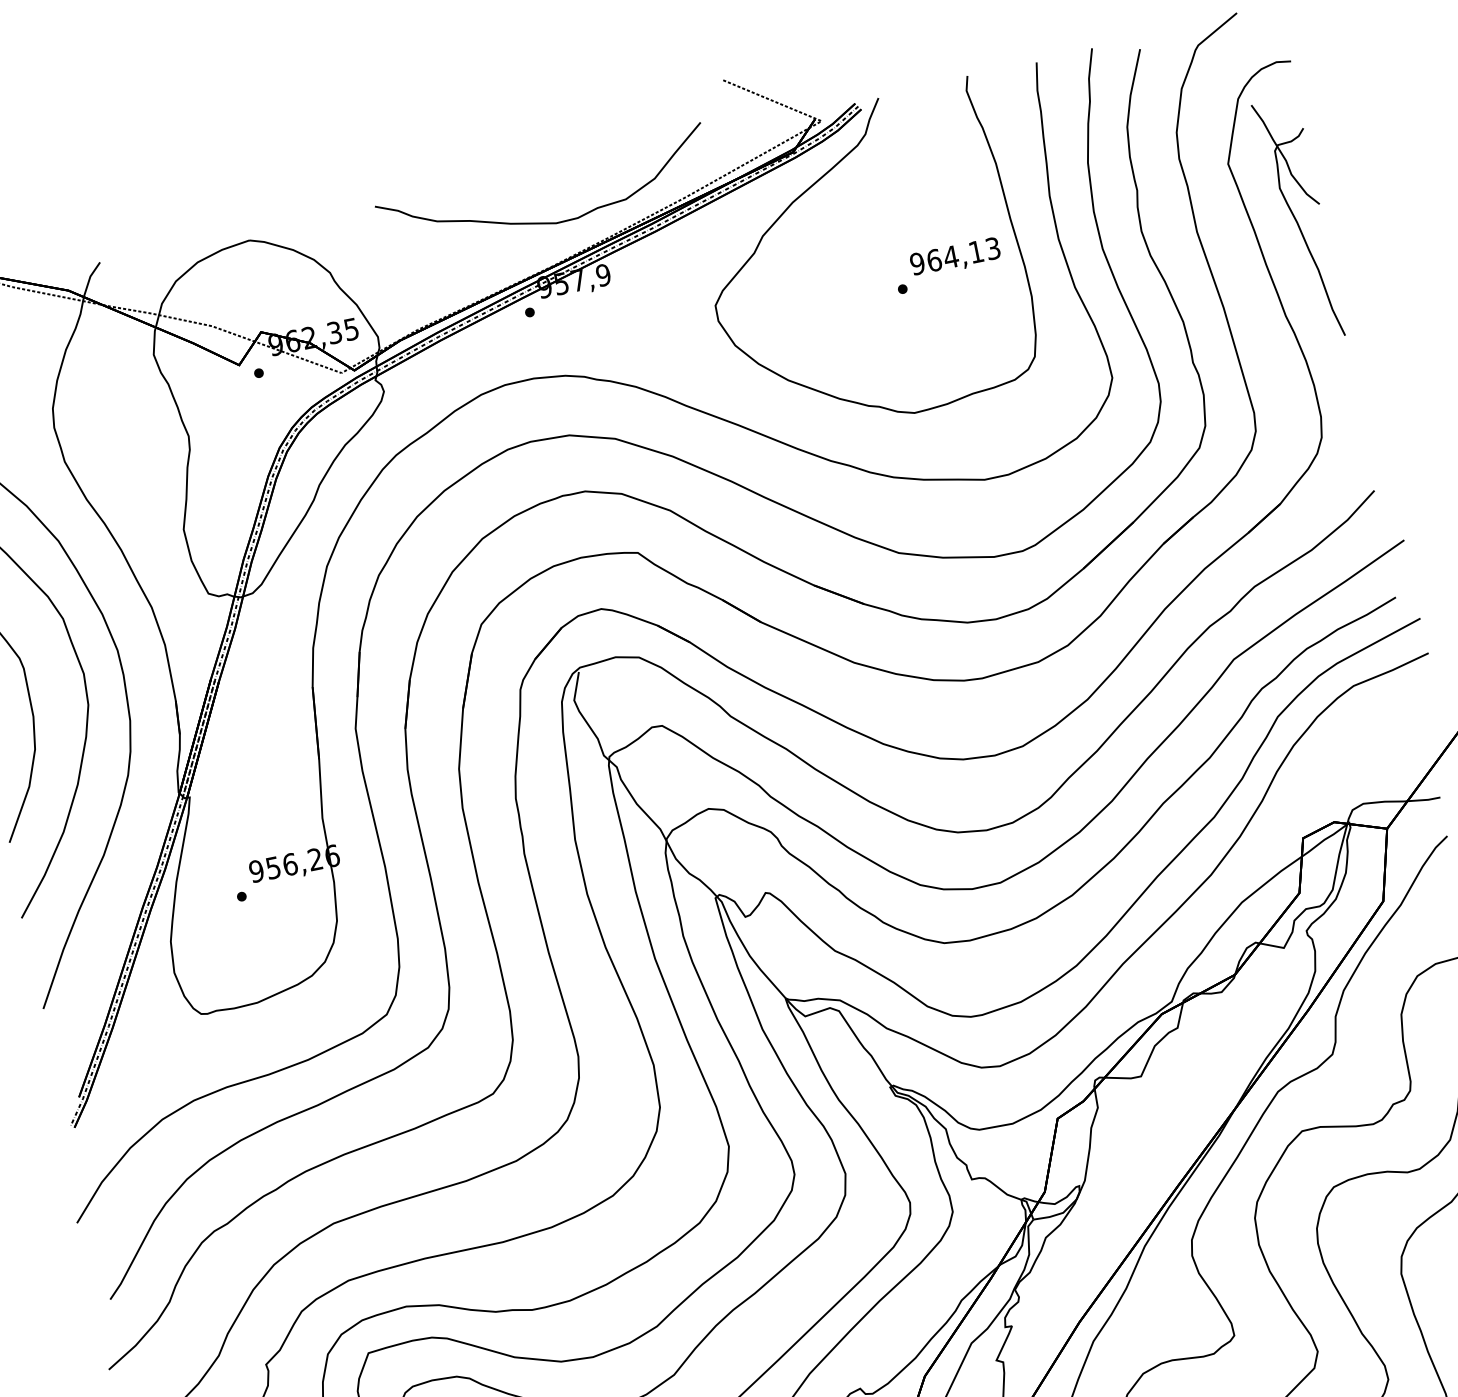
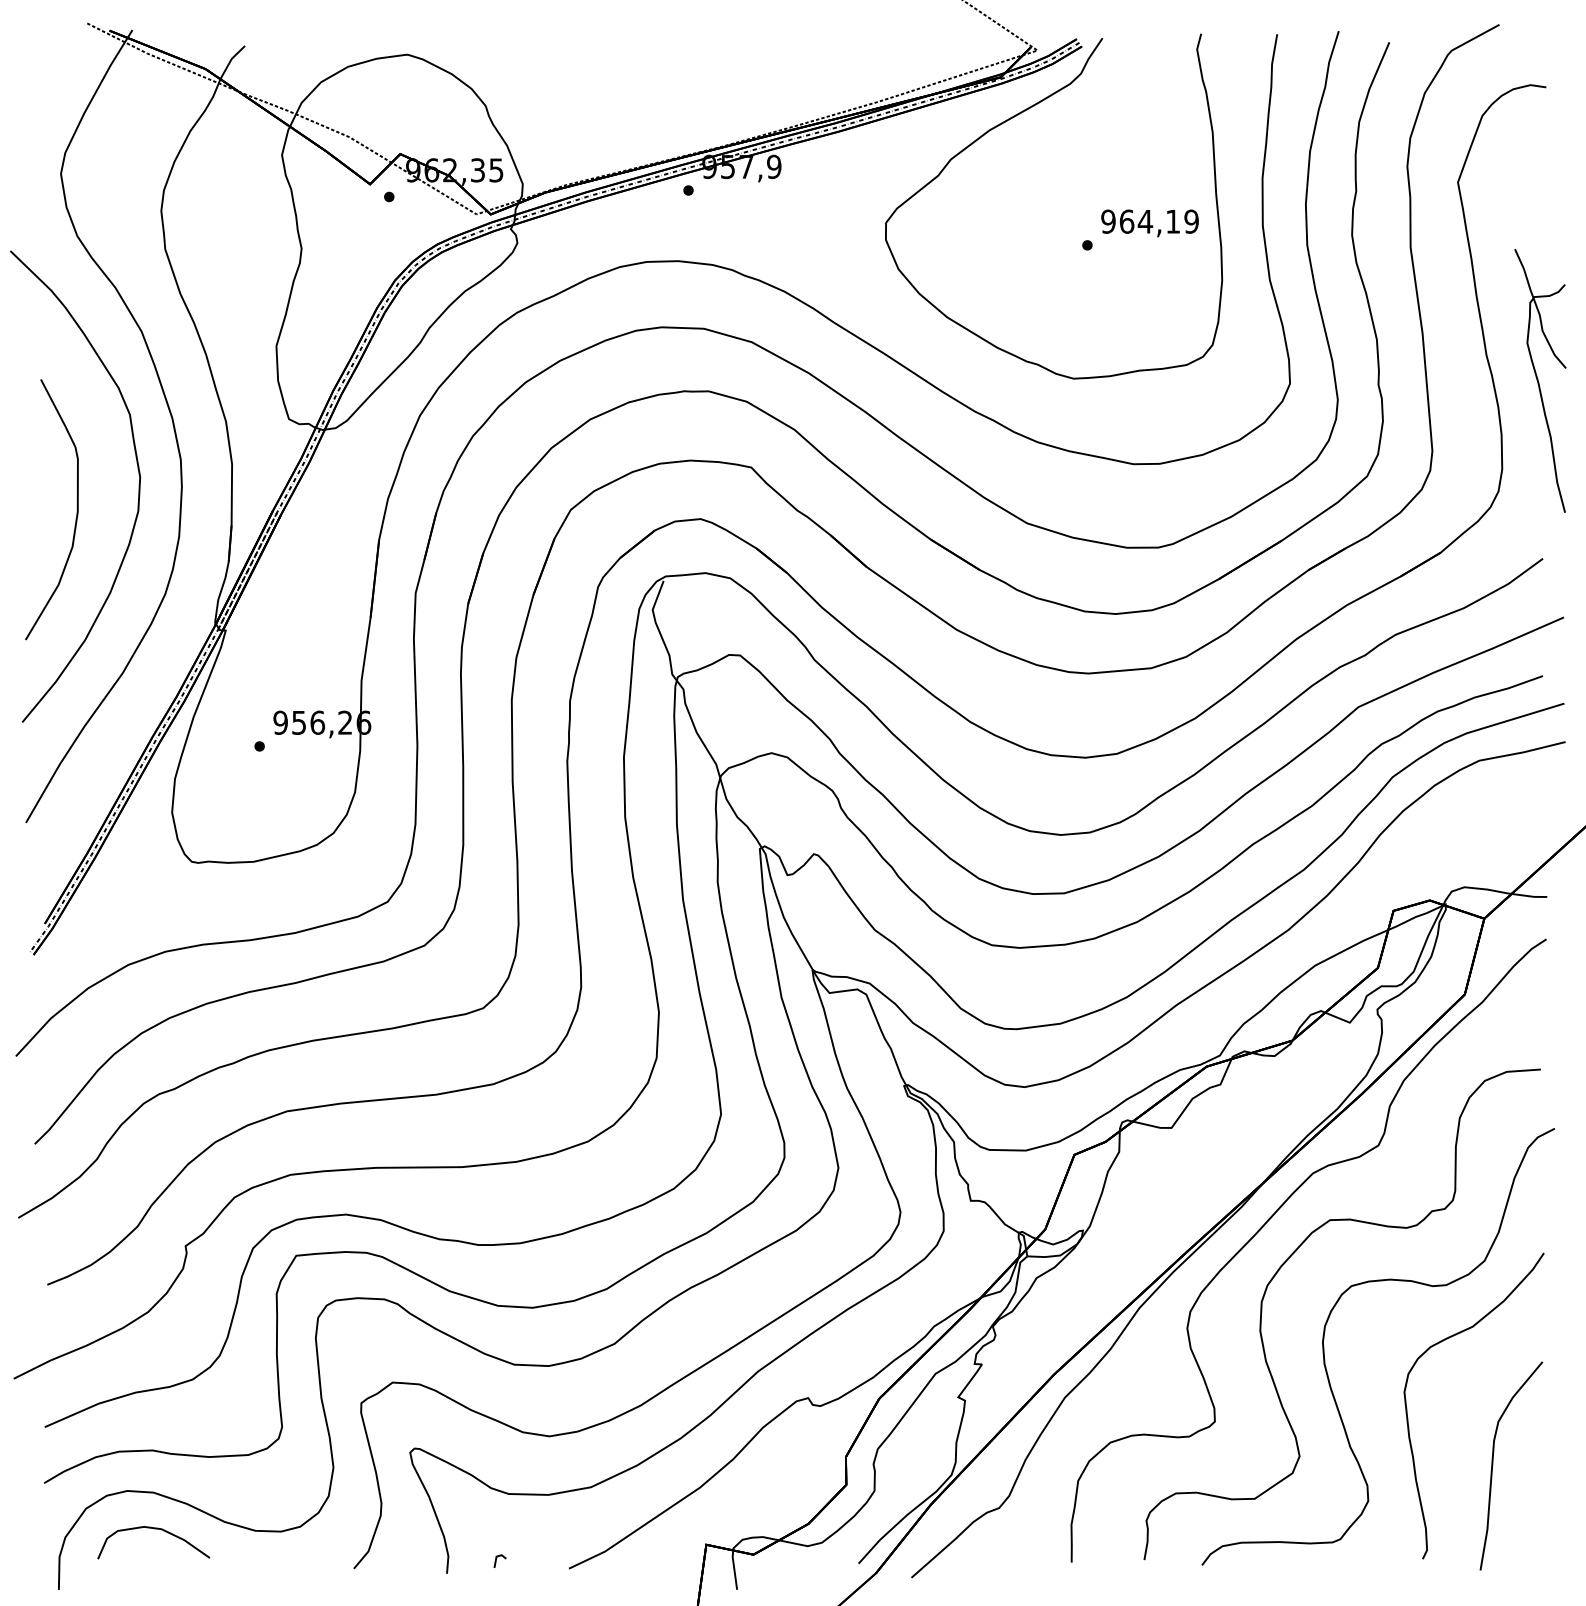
part: (1298, 219) -> (1540, 380), moved
curve: (545, 222) -> (724, 98), removed
text: (993, 248) -> (1191, 221), 964,13 -> 964,19

